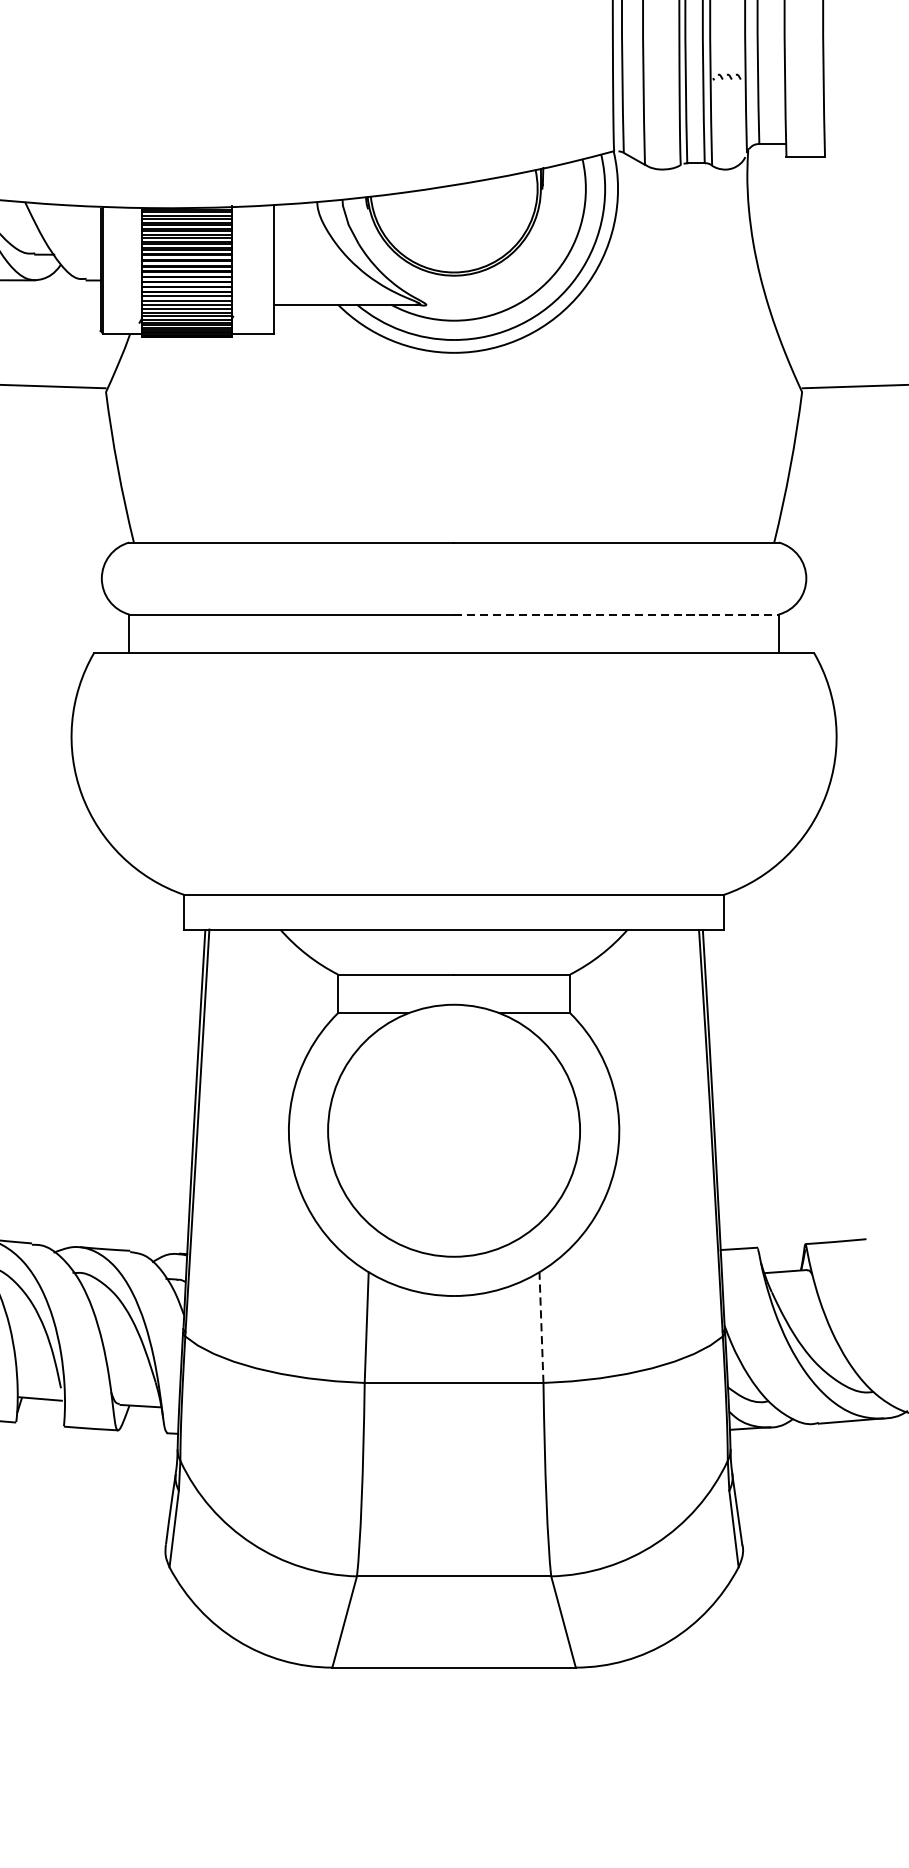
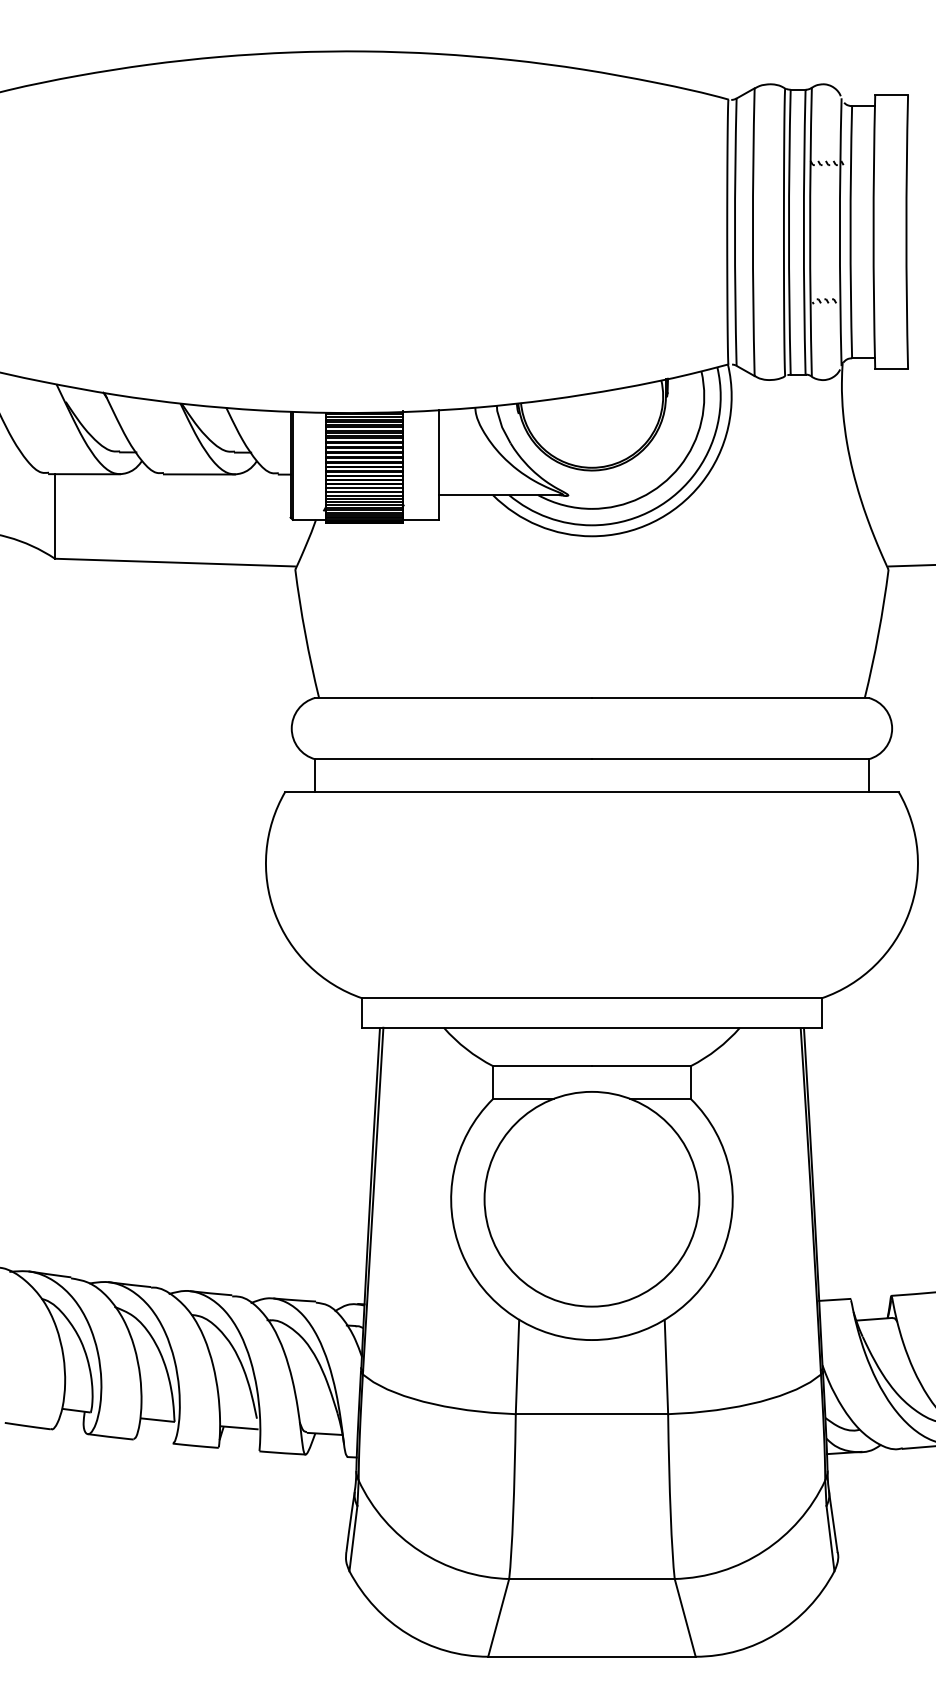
line: (616, 614) -> (730, 759), dashed -> solid
line: (541, 1327) -> (666, 1366), dashed -> solid

